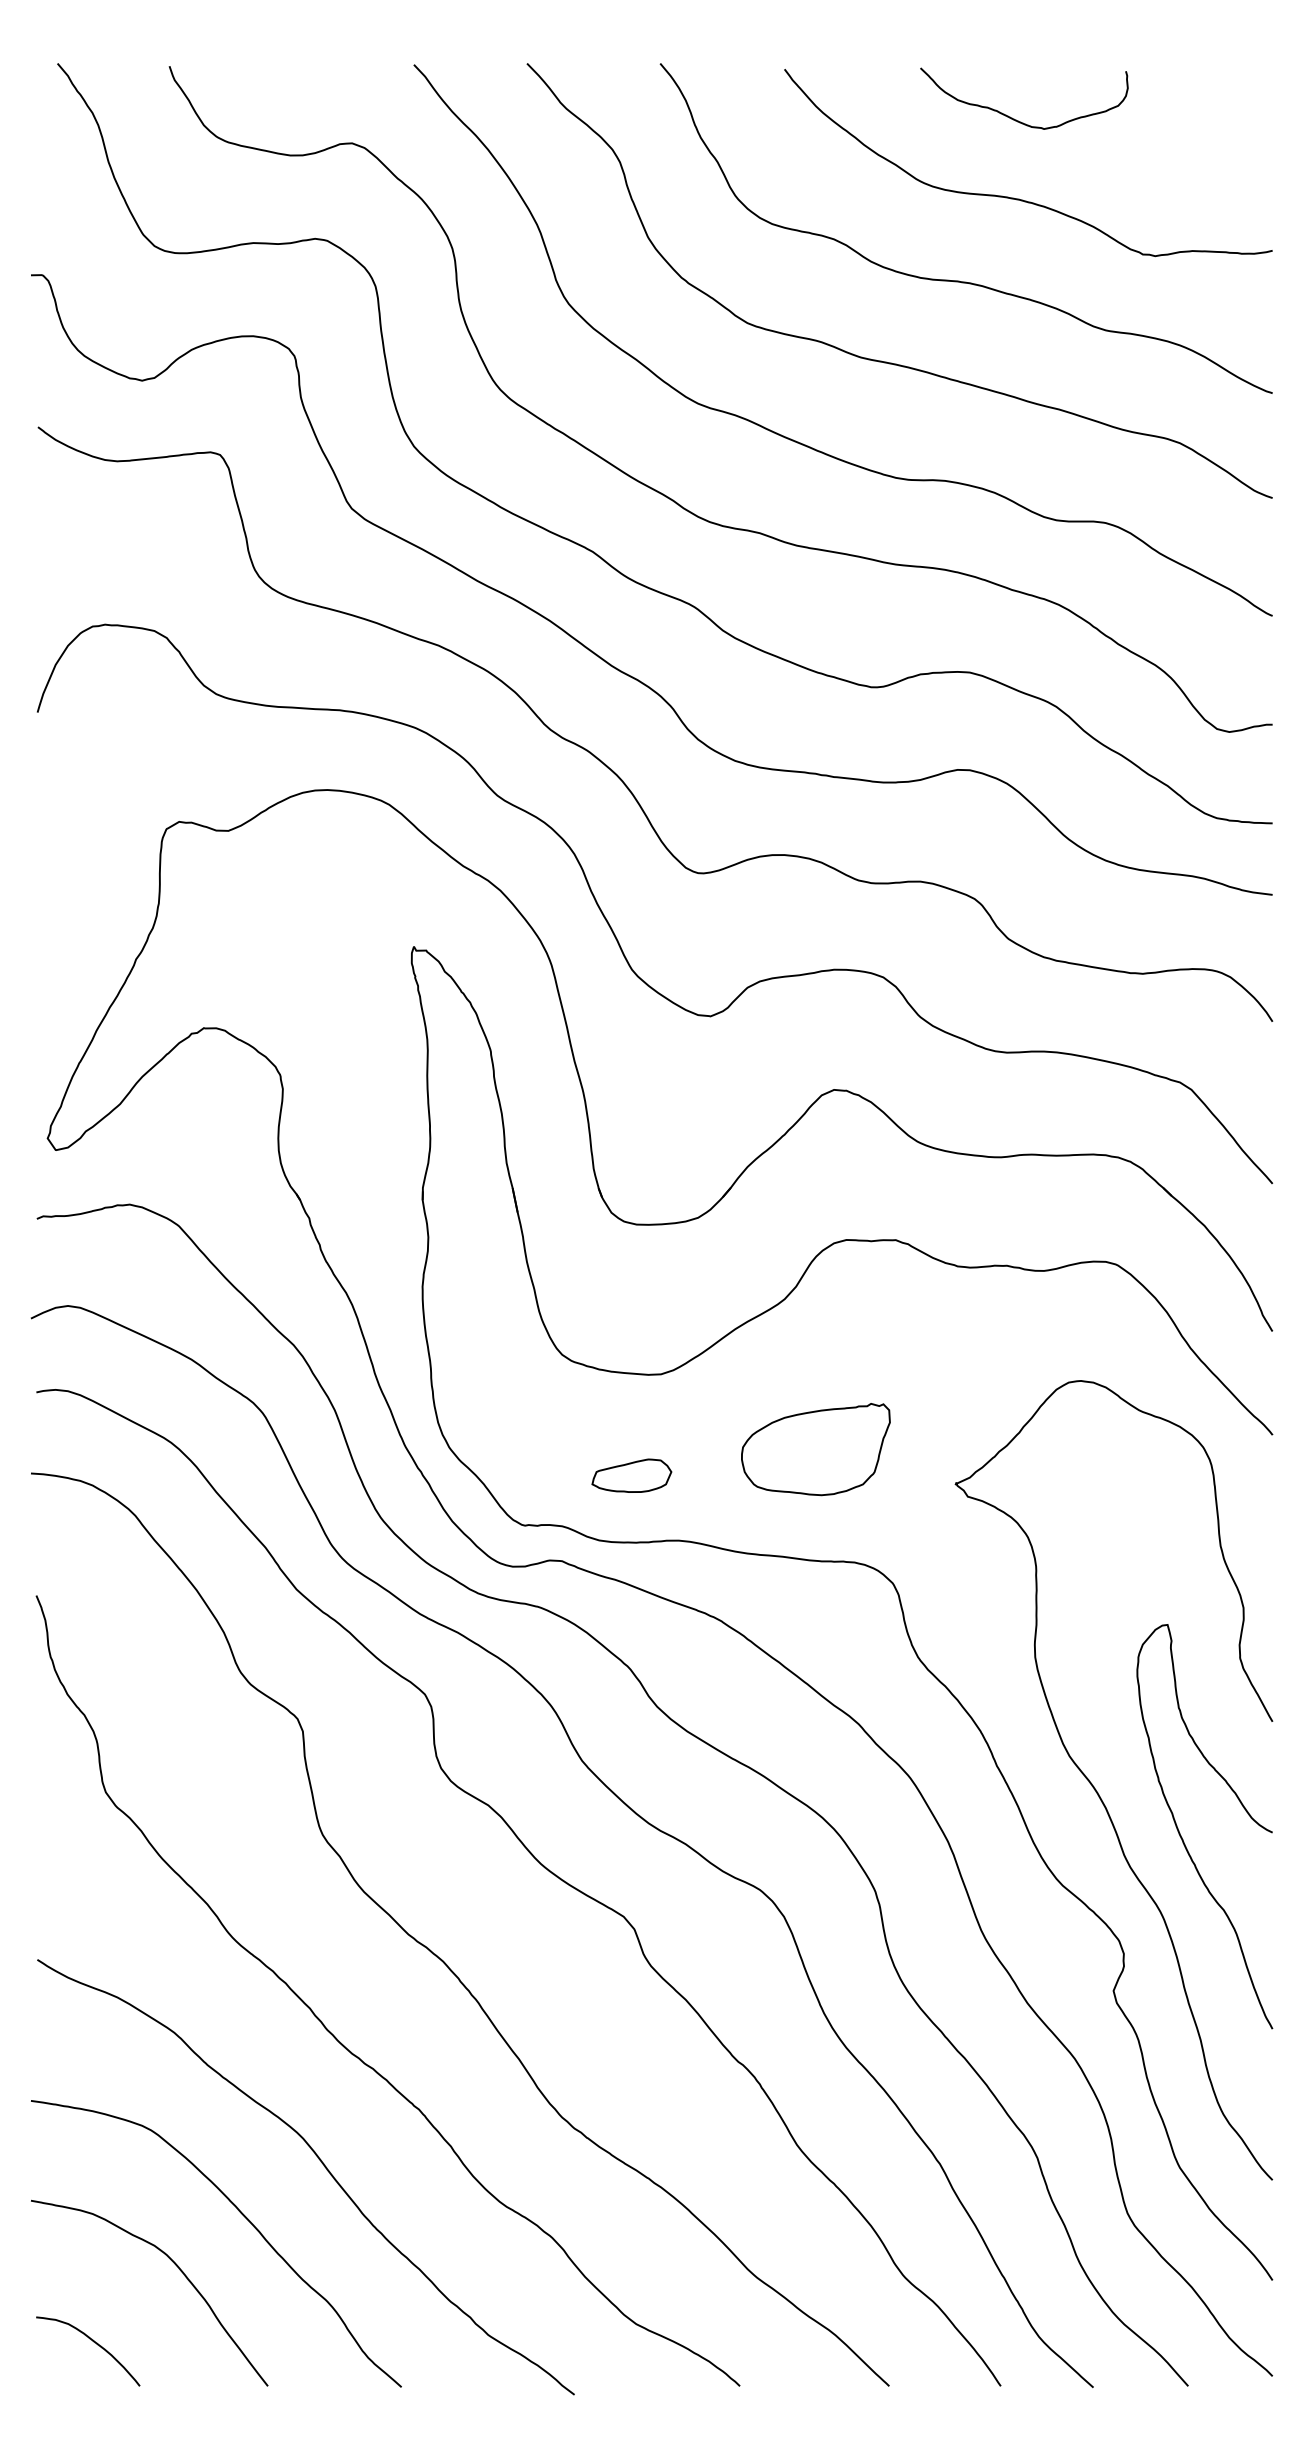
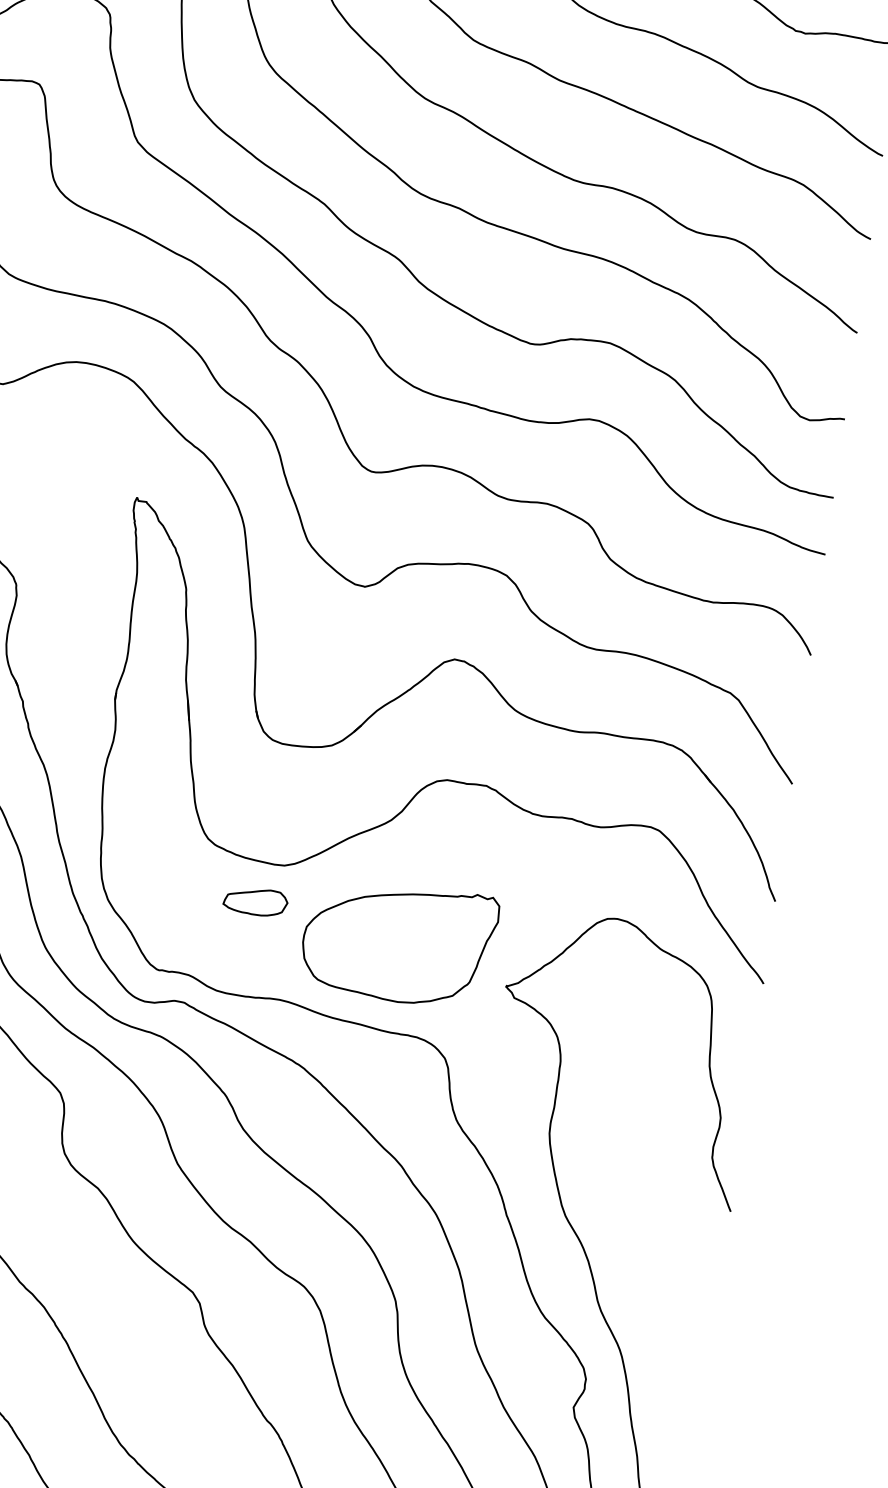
part: (815, 1449) -> (398, 943), size x1.6
part: (631, 1475) -> (255, 901), moved
curve: (1182, 1837) -> (645, 1293), removed

